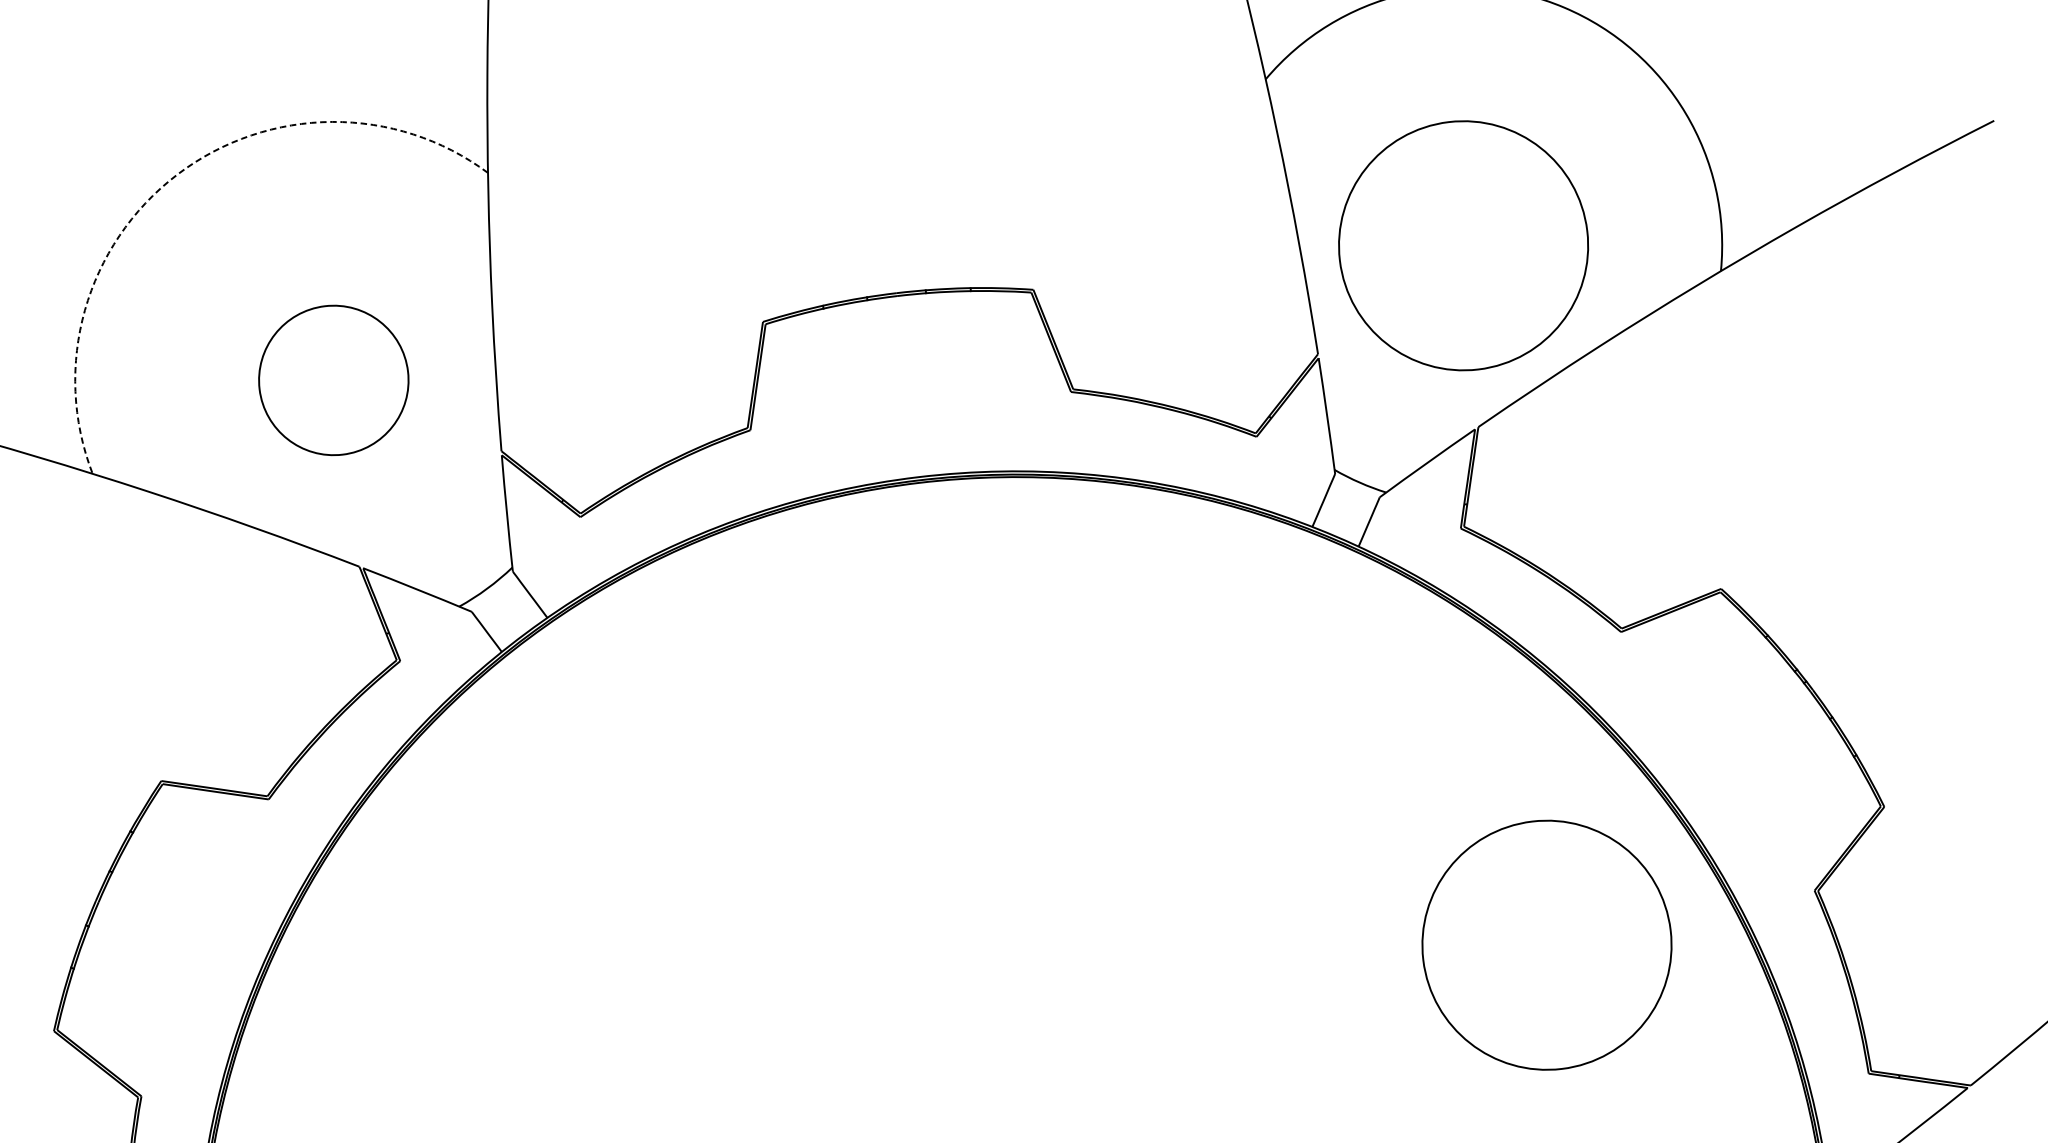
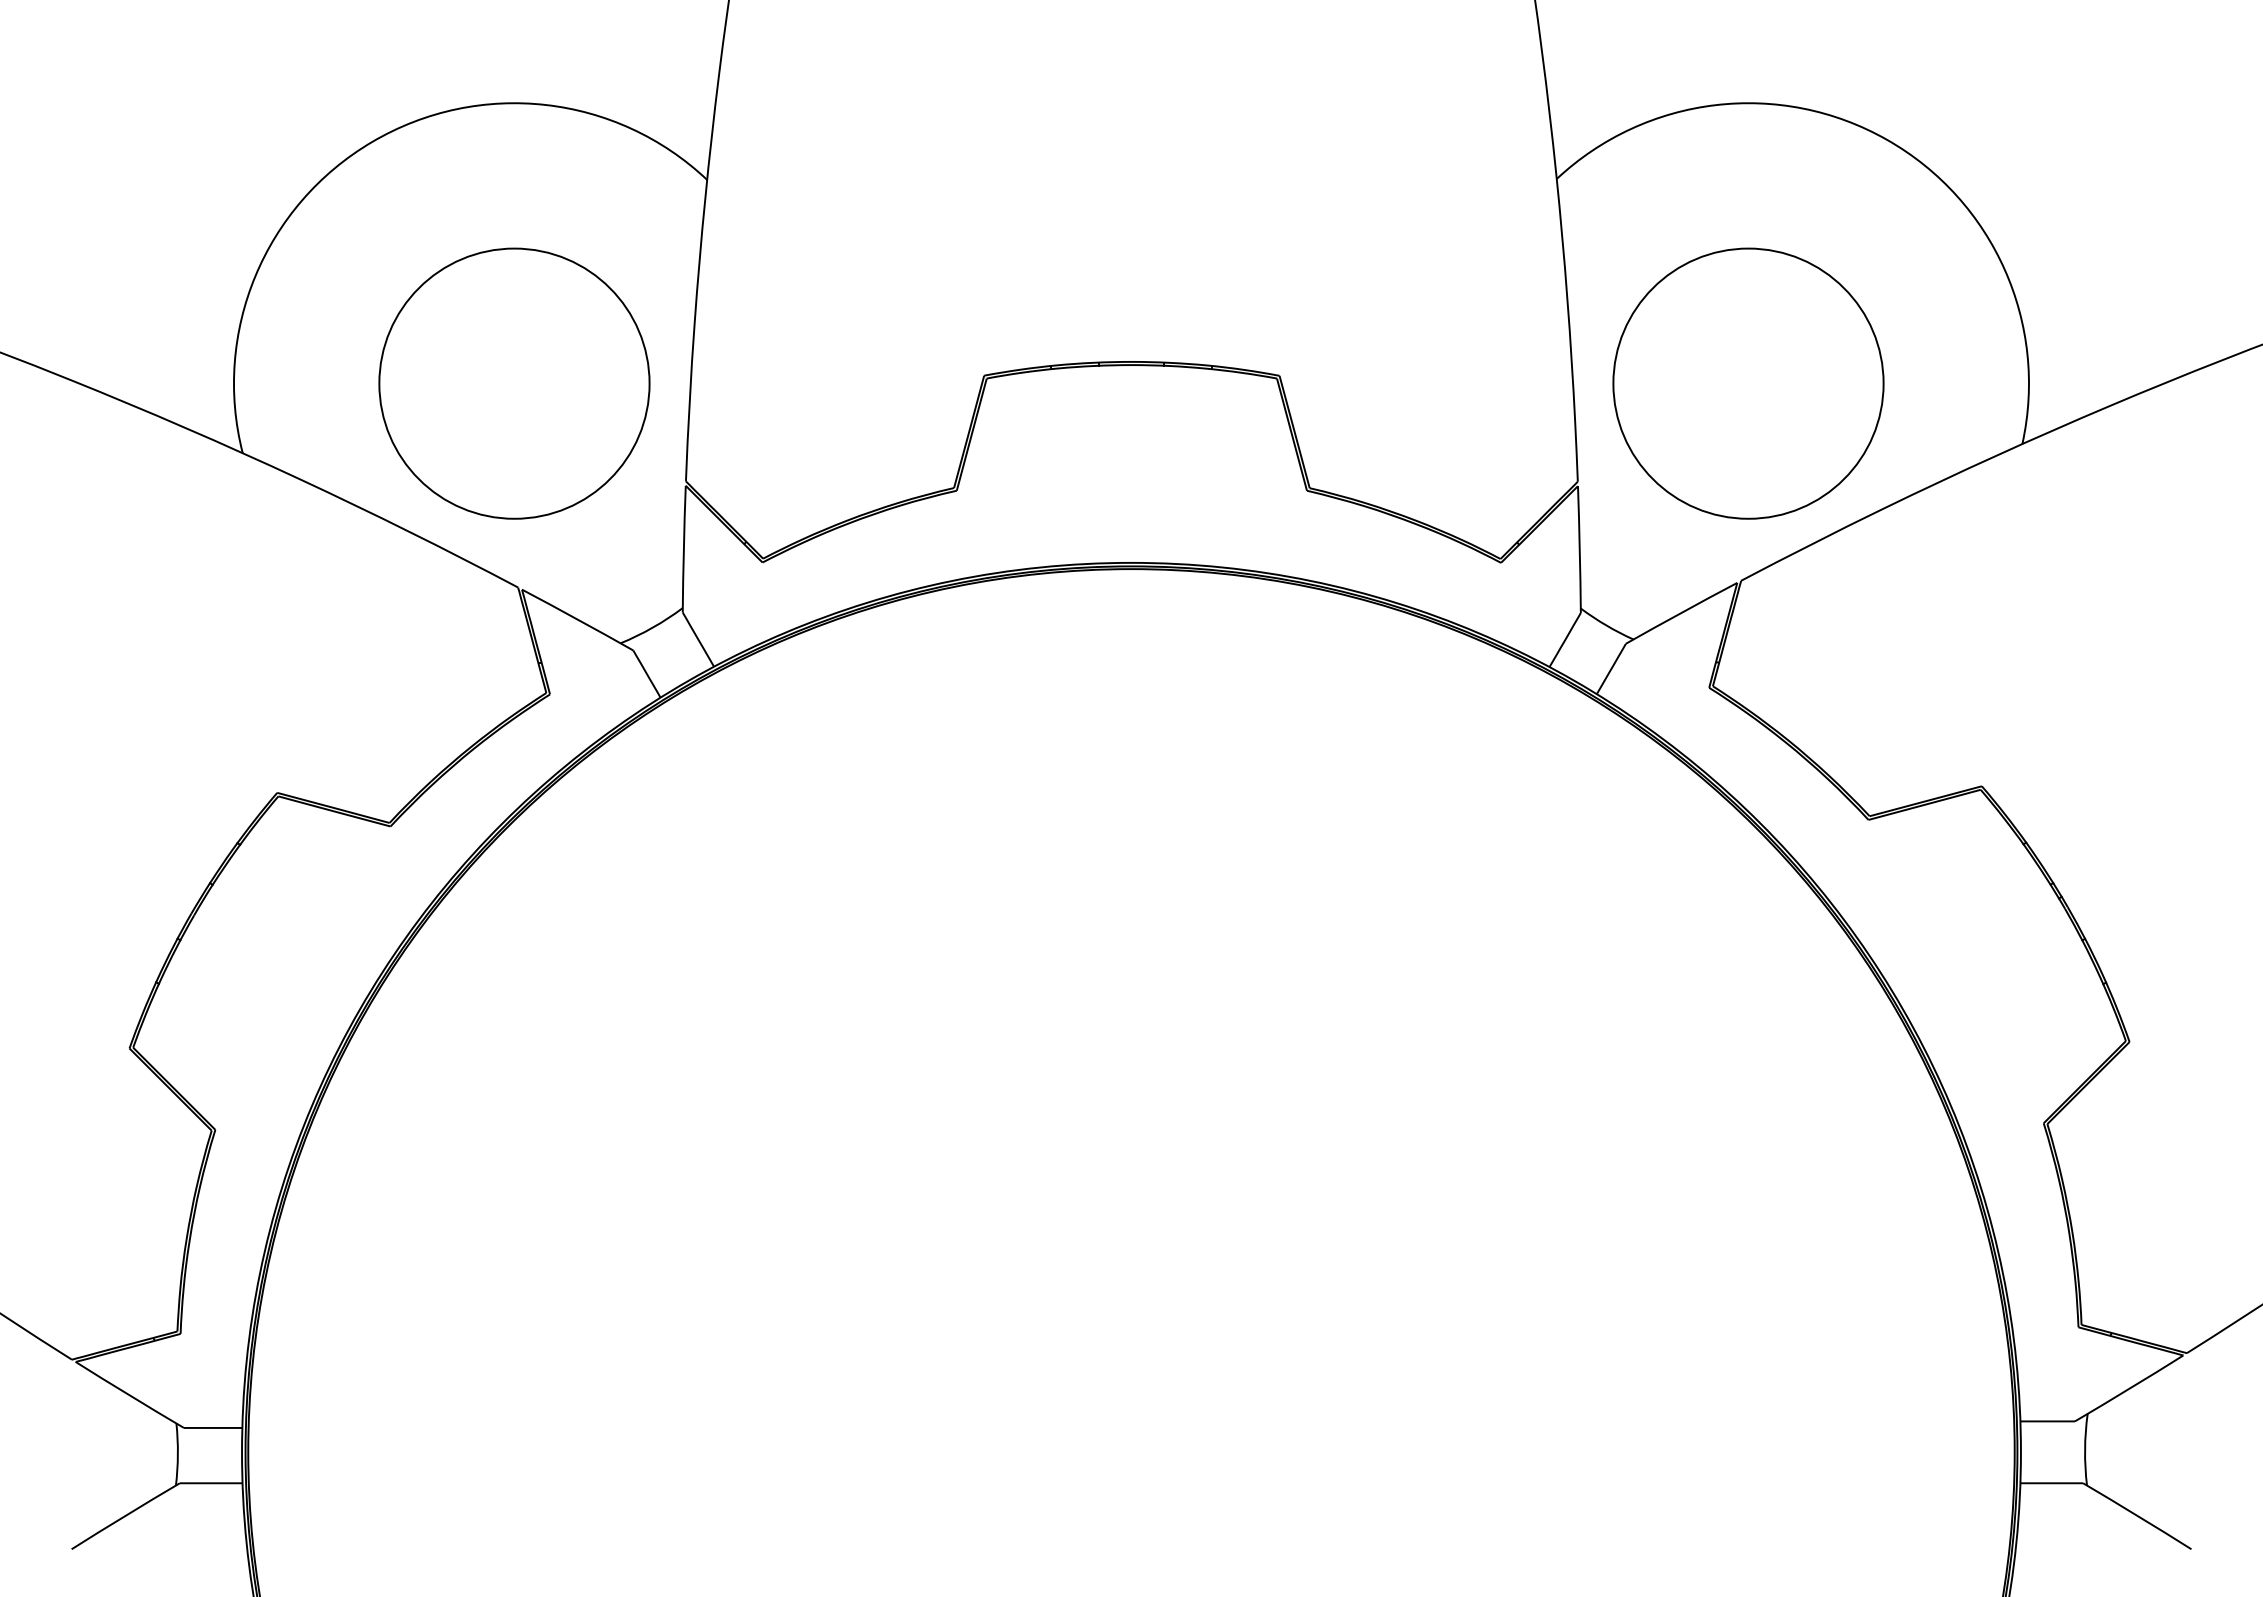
arc: (177, 175) -> (372, 142), dashed -> solid
circle: (333, 380) -> (514, 383), size x1.67
circle: (1546, 945) -> (1748, 1147), removed

